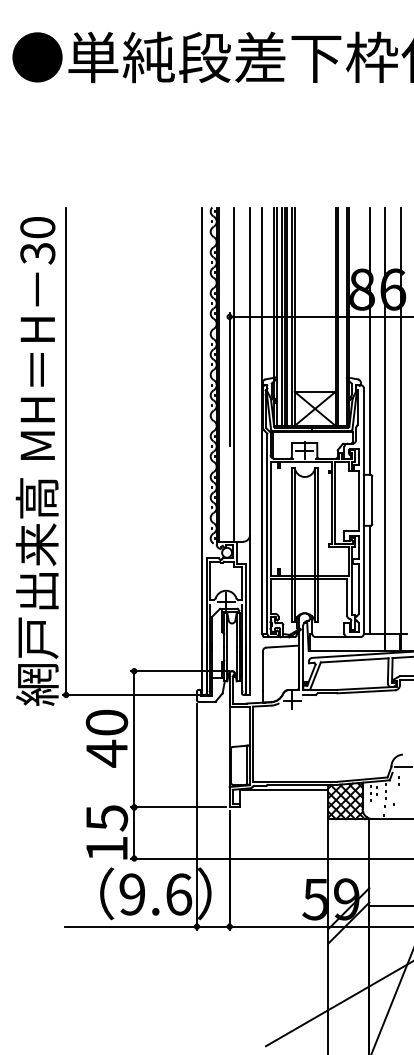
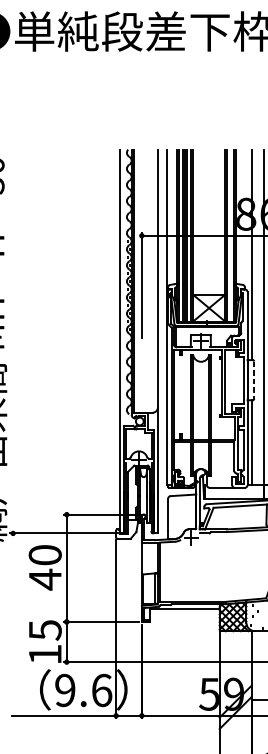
line: (233, 374) -> (144, 281), removed
line: (66, 451) -> (13, 341), removed
line: (372, 500) -> (254, 380), solid -> dashed

